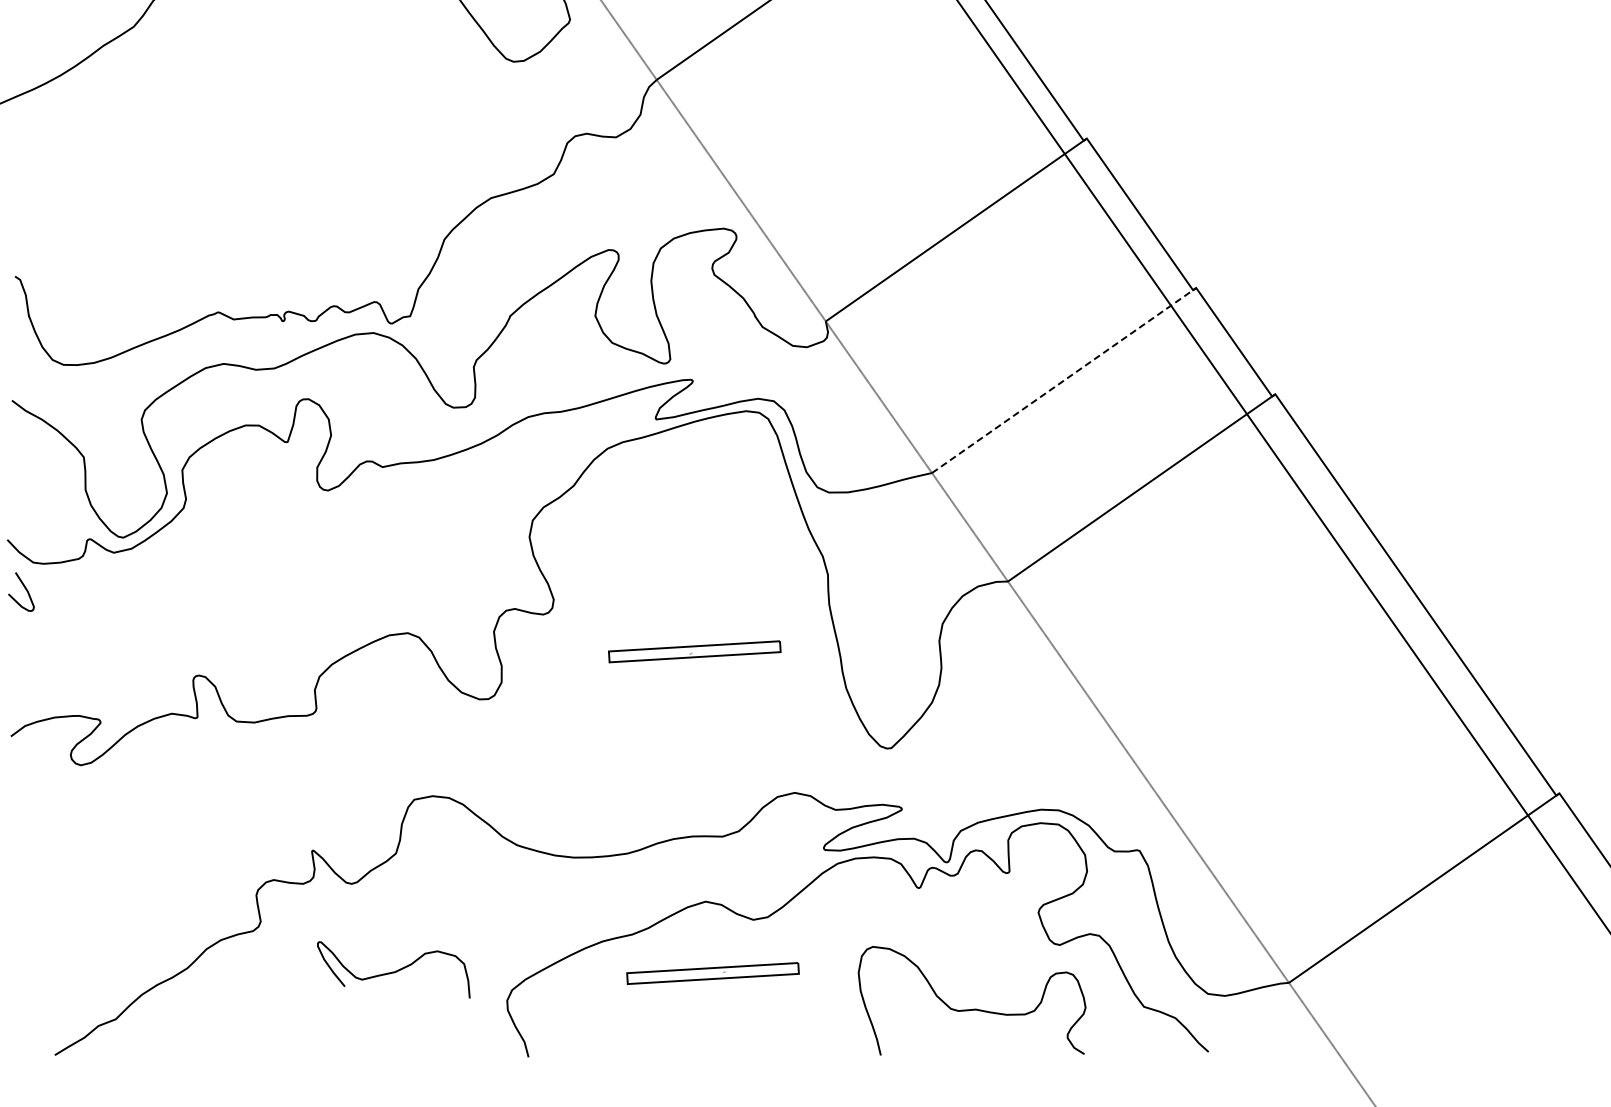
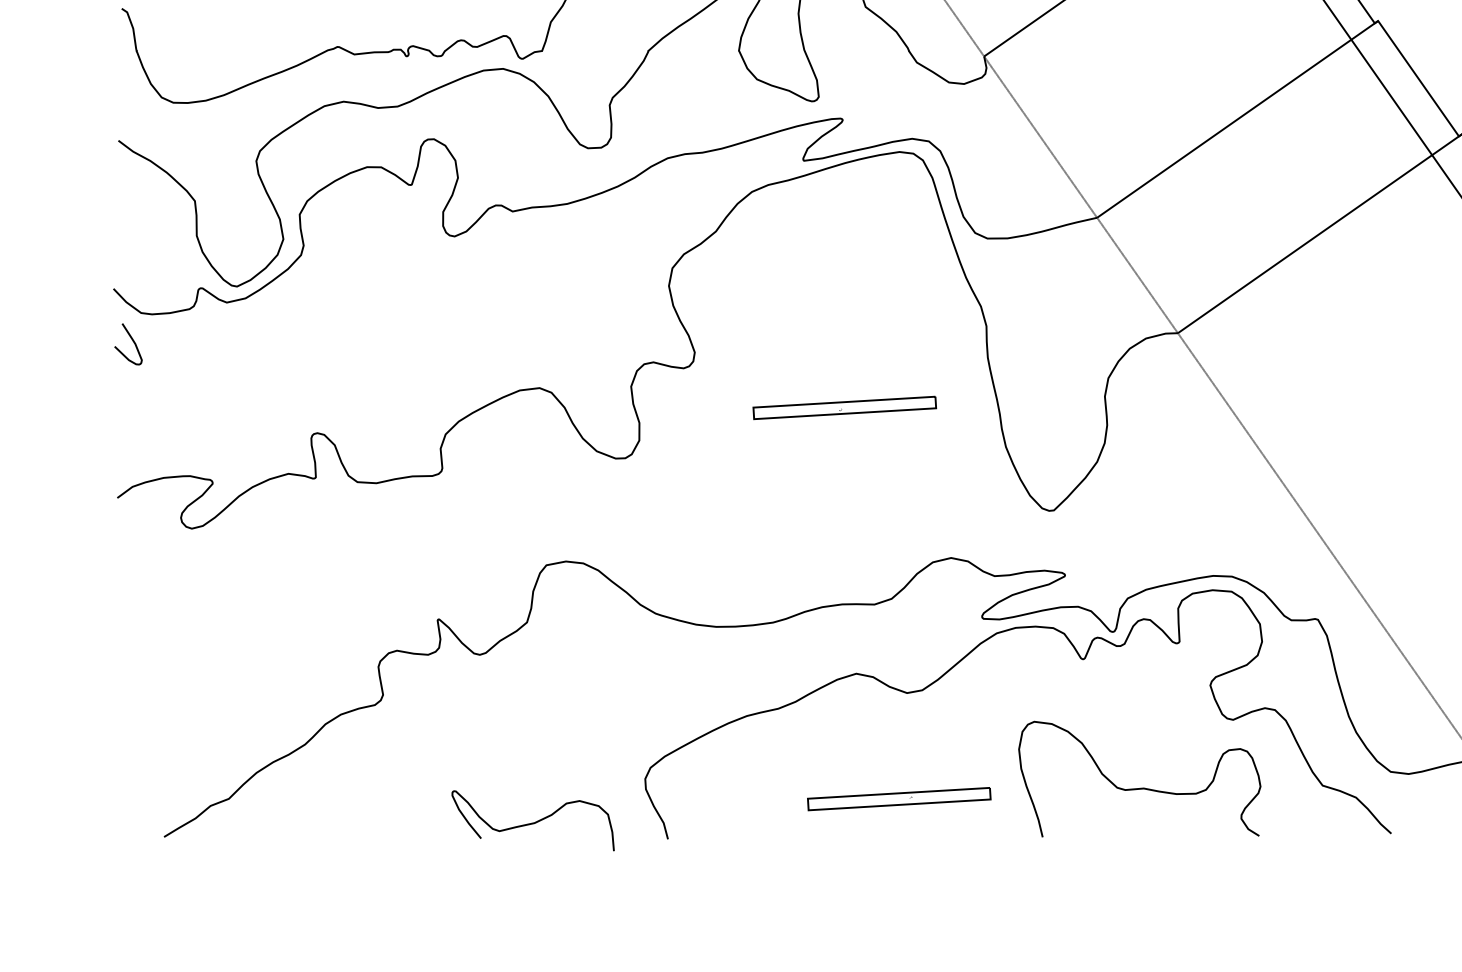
line: (1064, 380) -> (1238, 119), dashed -> solid
curve: (393, 971) -> (532, 822), moved
part: (712, 973) -> (898, 799), moved

